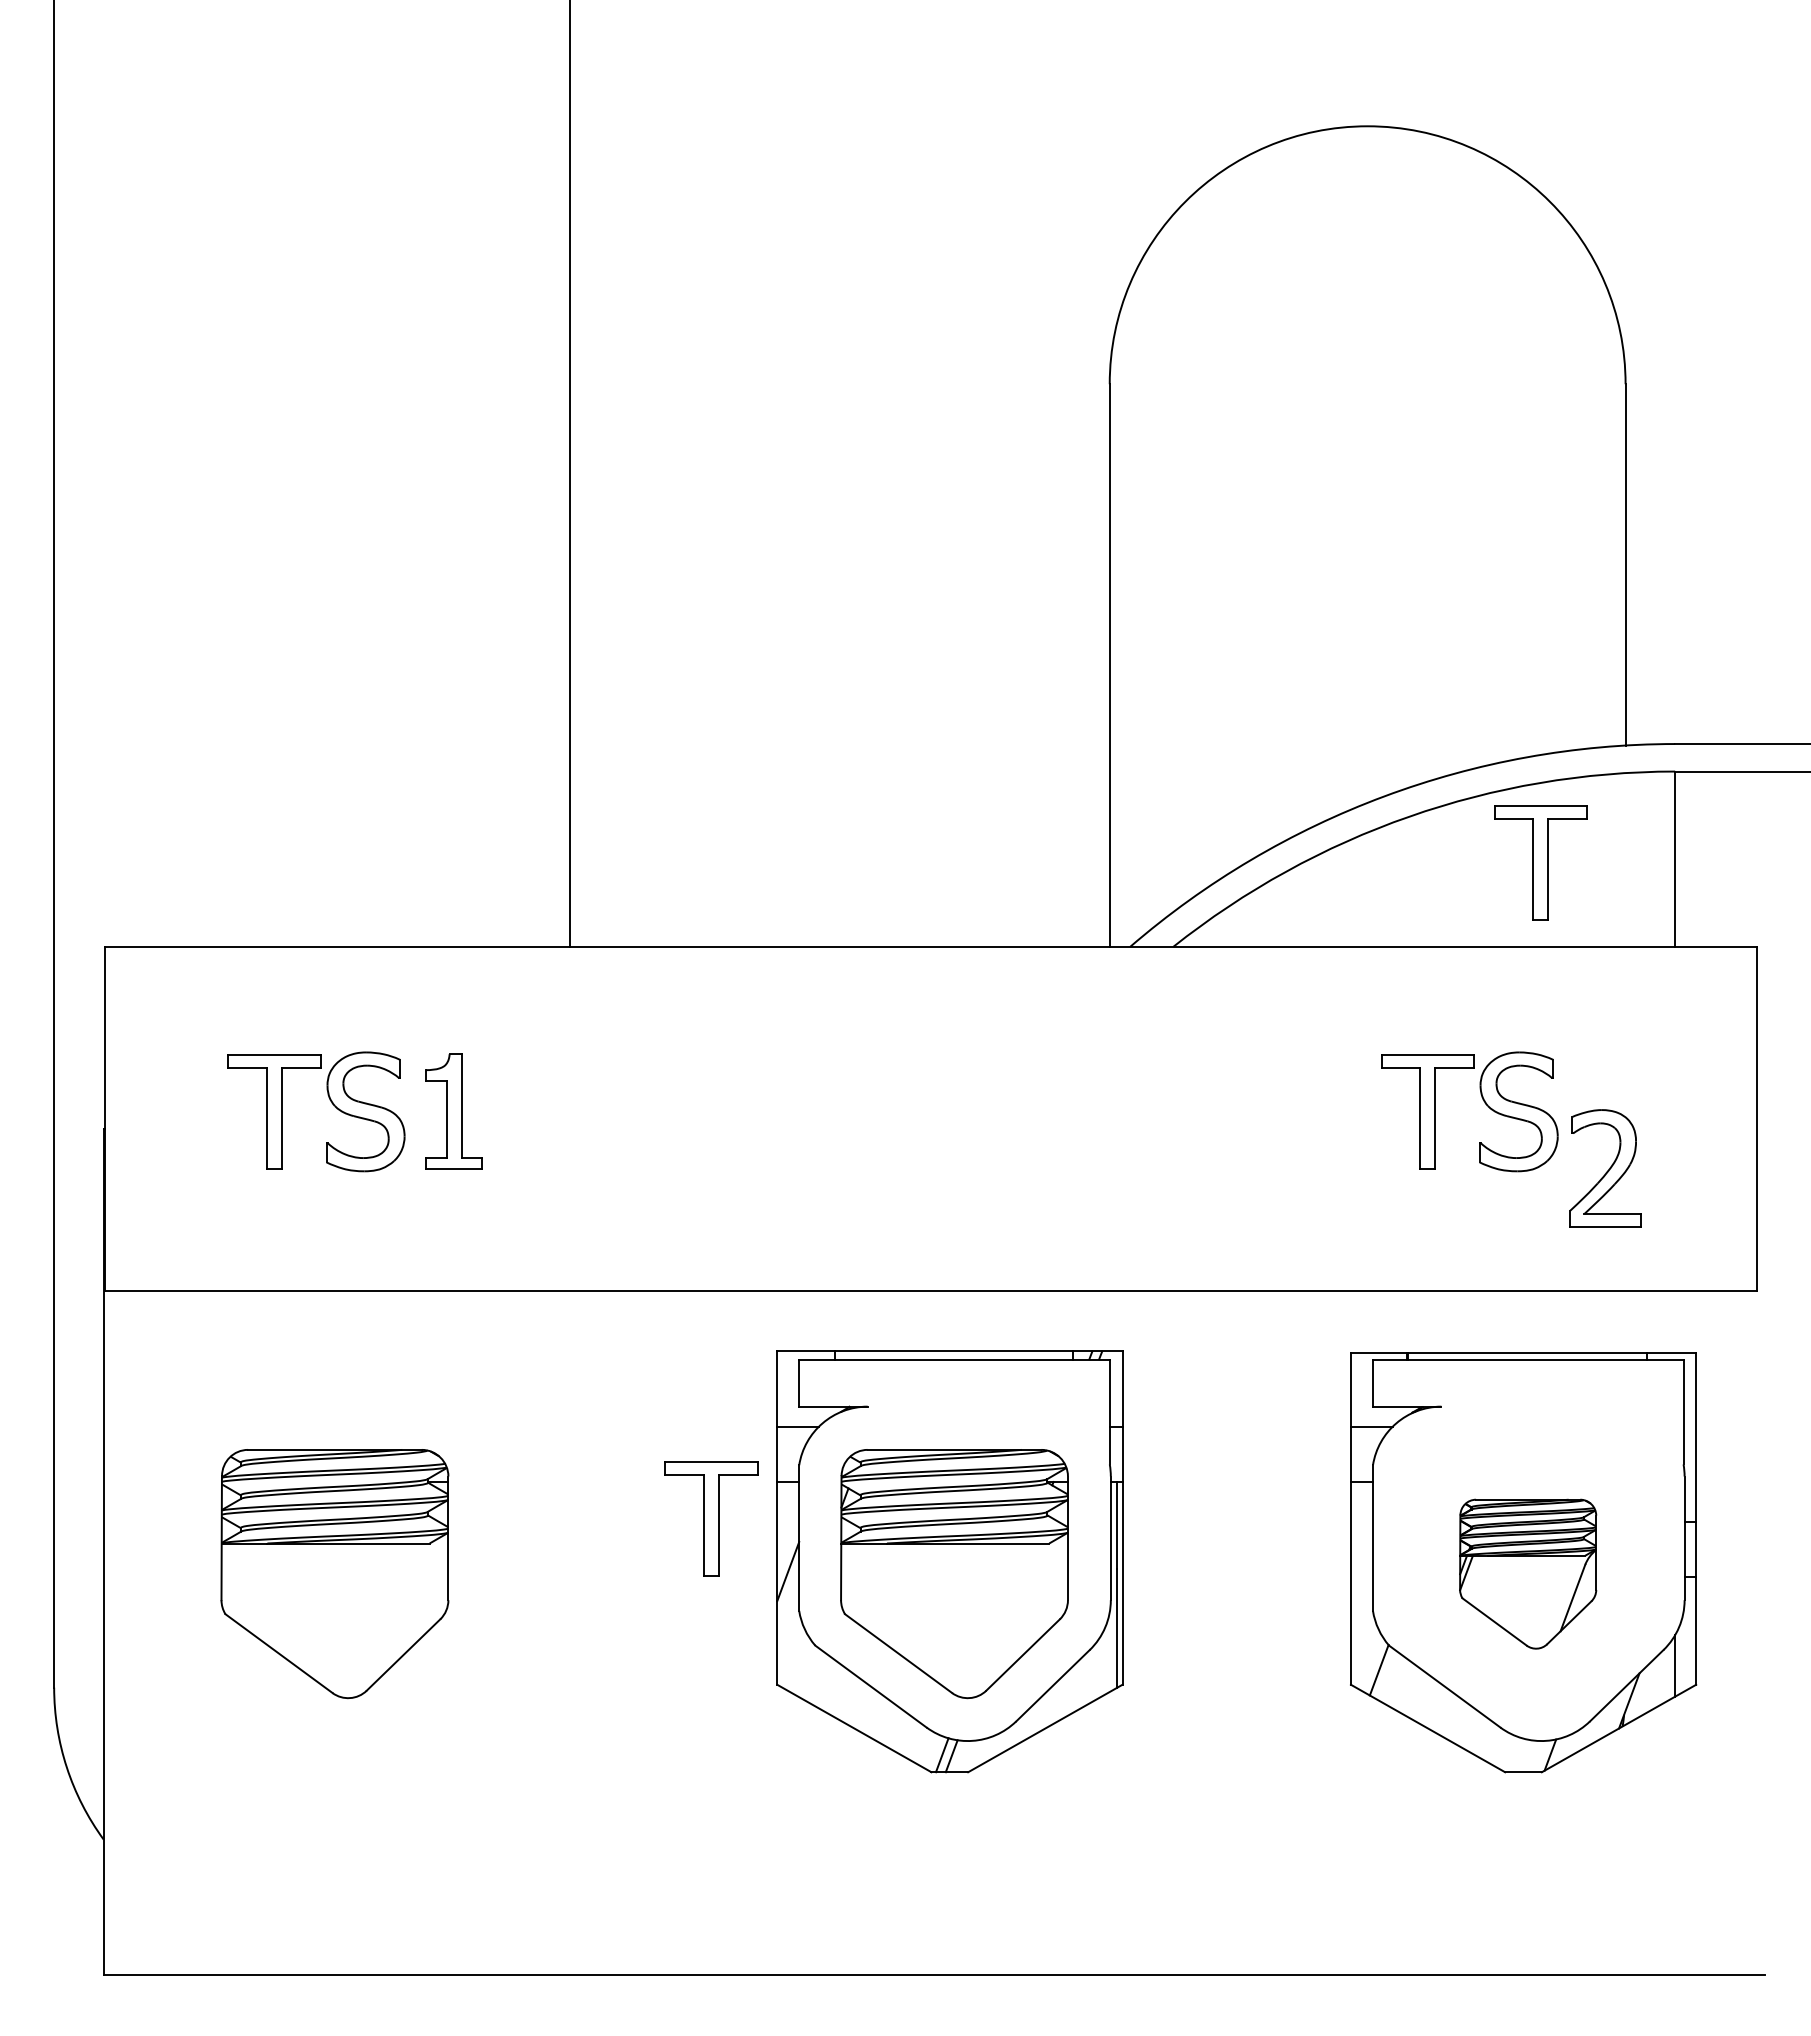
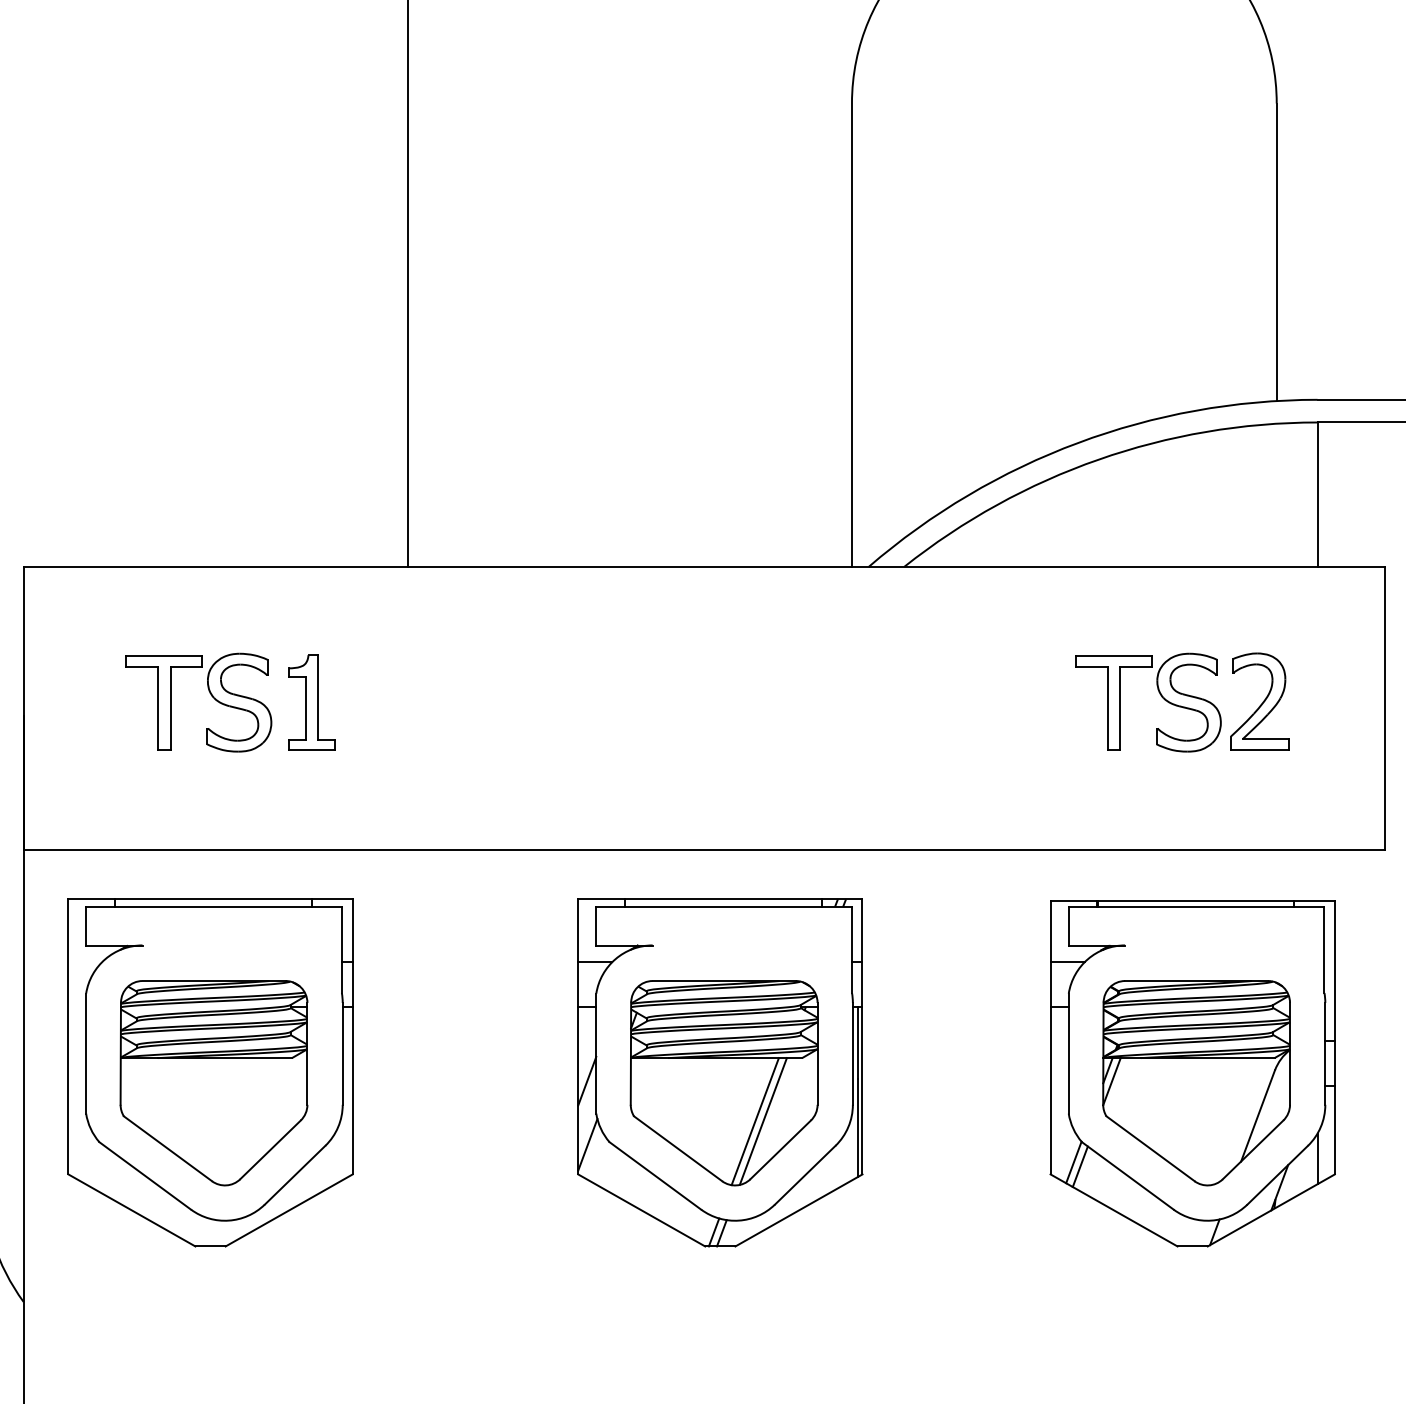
part: (1540, 862) -> (1206, 497), removed
part: (1605, 1168) -> (1260, 701), moved
part: (711, 1518) -> (524, 1037), removed
part: (330, 1561) -> (210, 1072), added
part: (1527, 1574) -> (1195, 1083), size x1.67
line: (991, 1620) -> (754, 1121), added
line: (1001, 1620) -> (762, 1121), added
line: (788, 1648) -> (587, 1144), added
line: (1386, 1675) -> (1079, 1166), added

